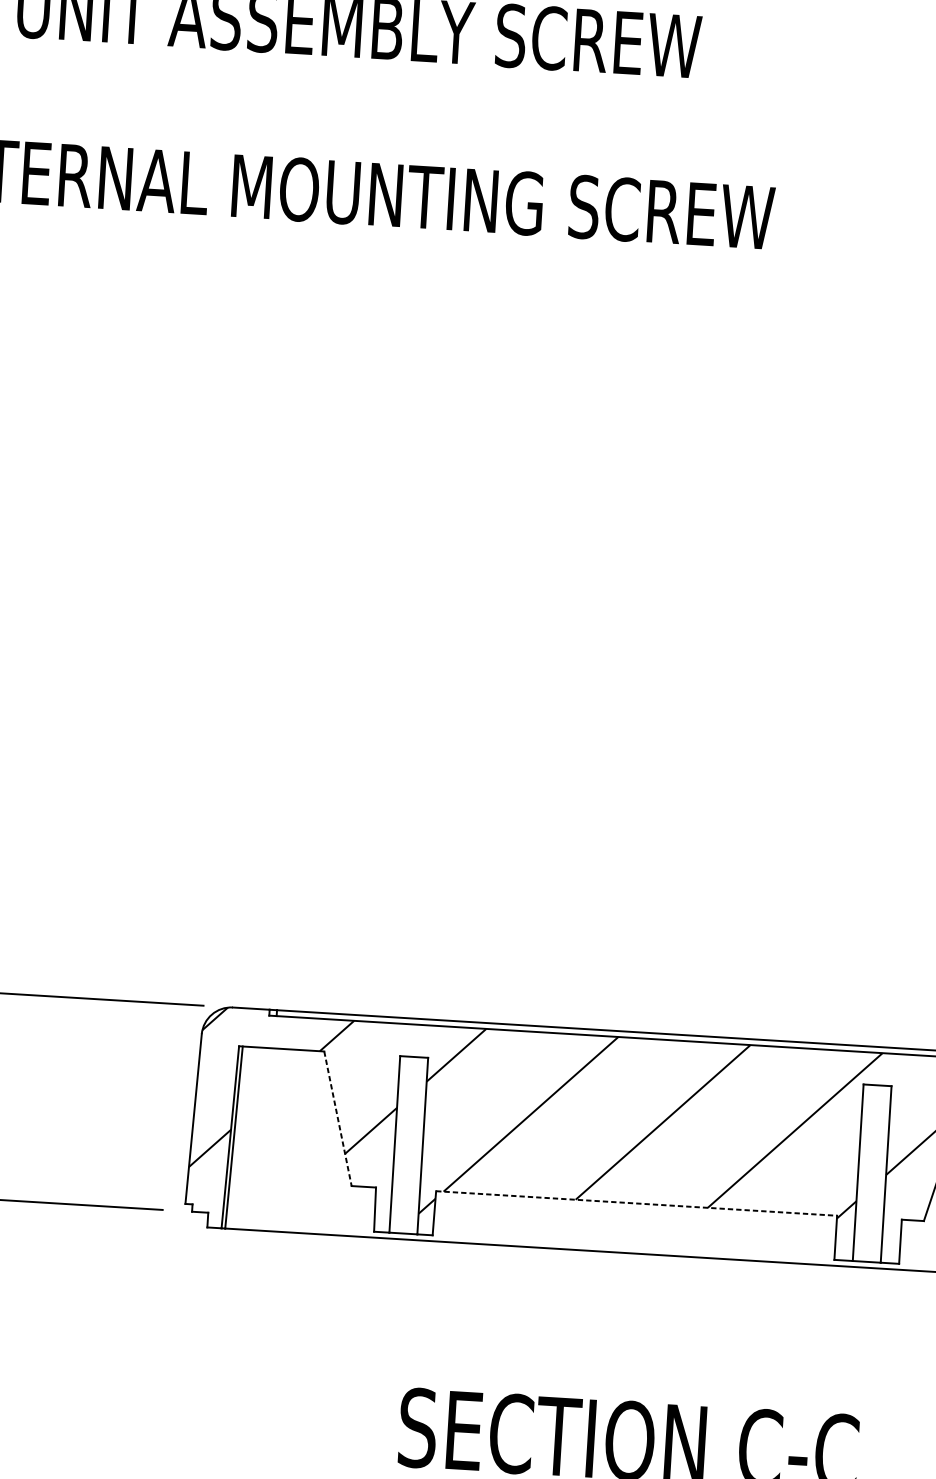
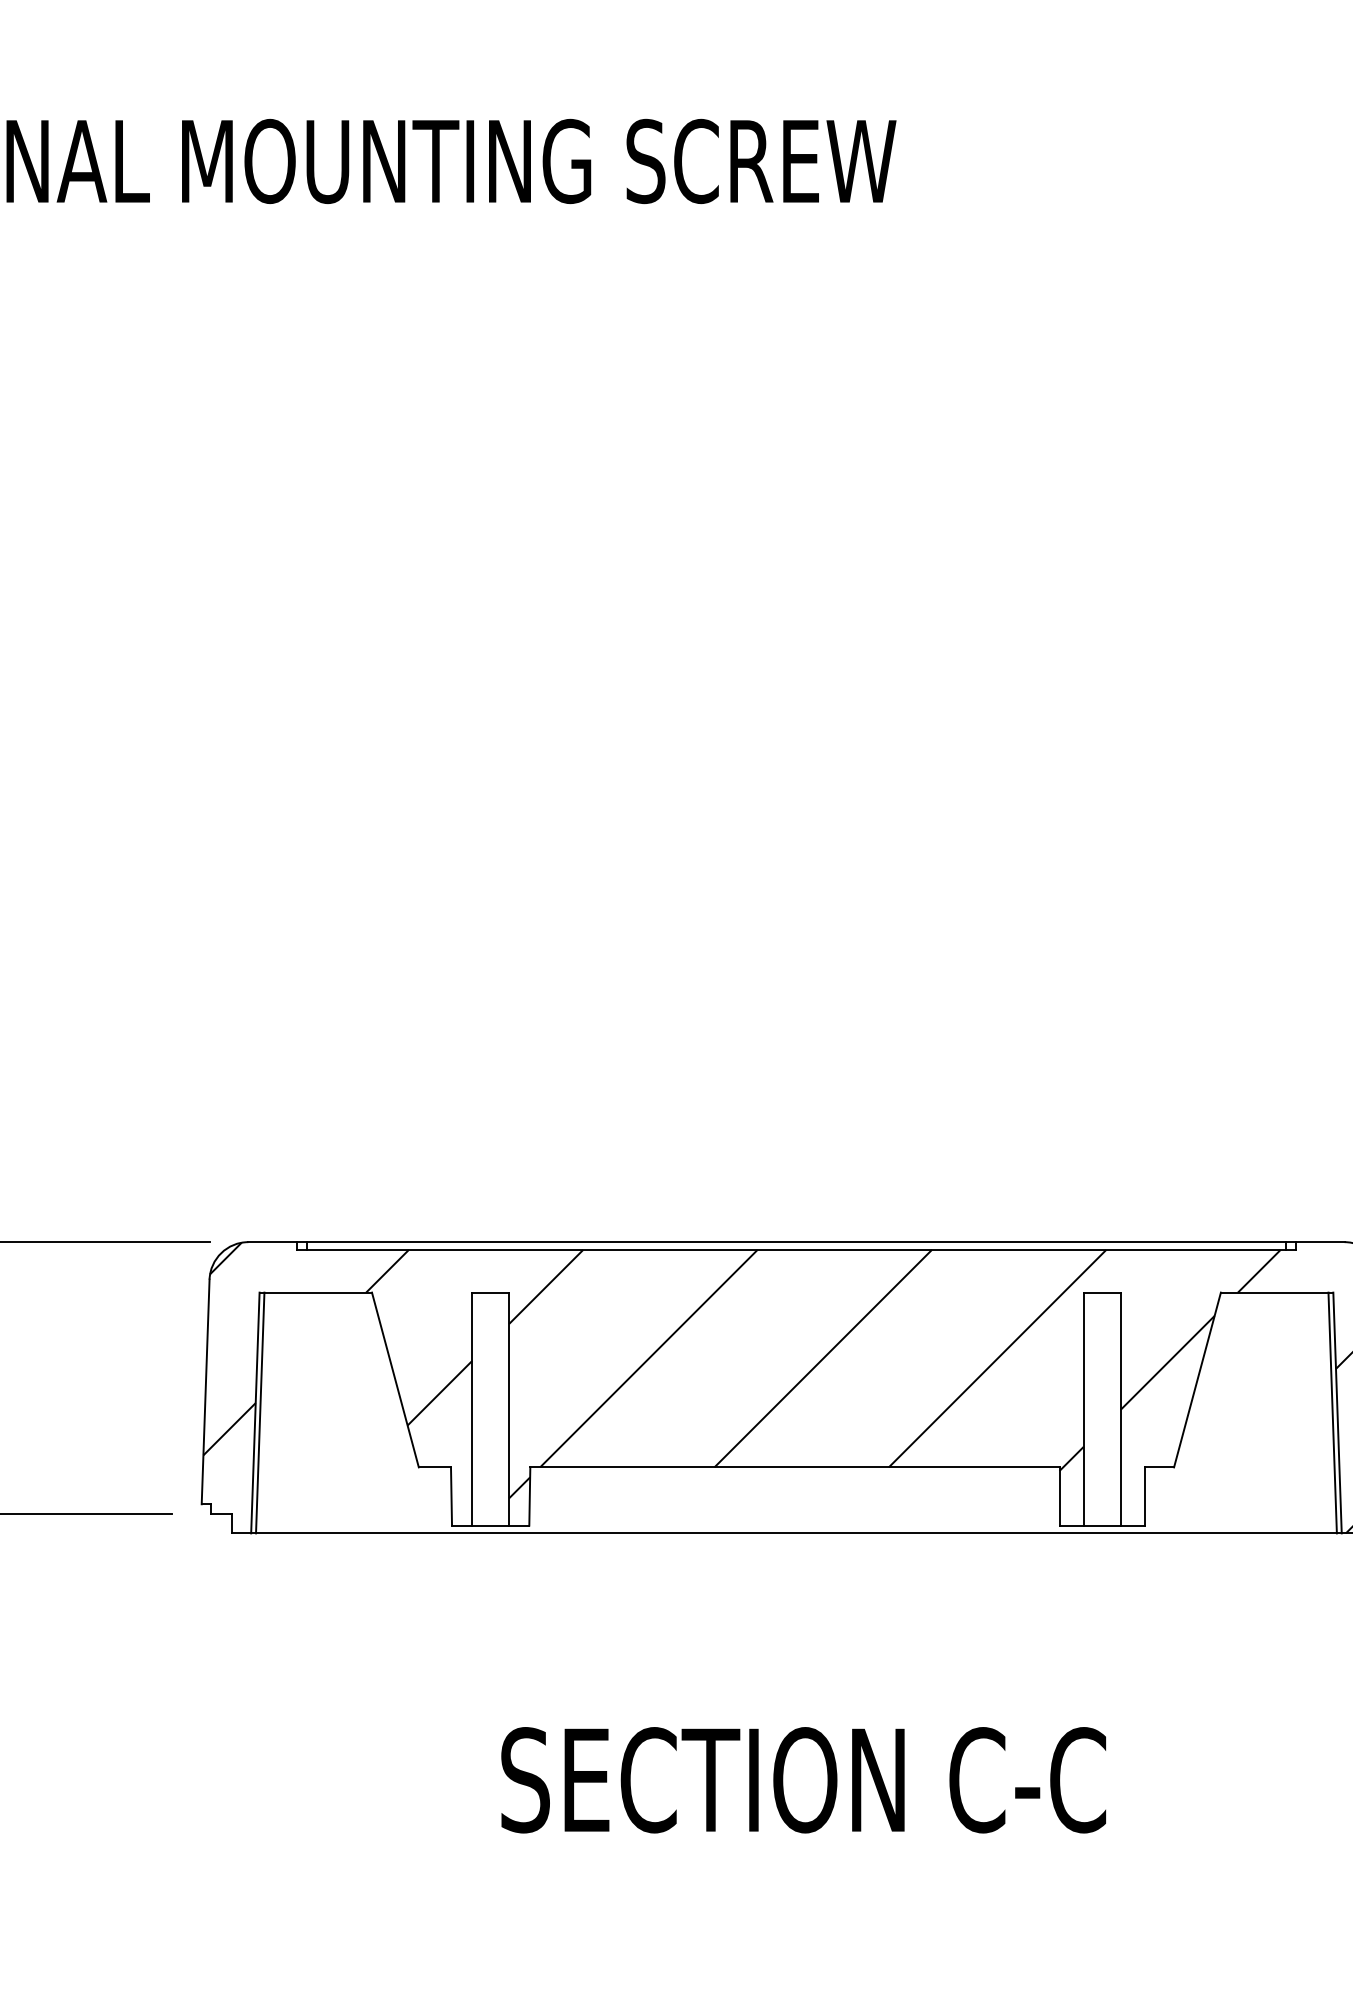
line: (338, 1119) -> (395, 1380), dashed -> solid
line: (636, 1203) -> (794, 1467), dashed -> solid

